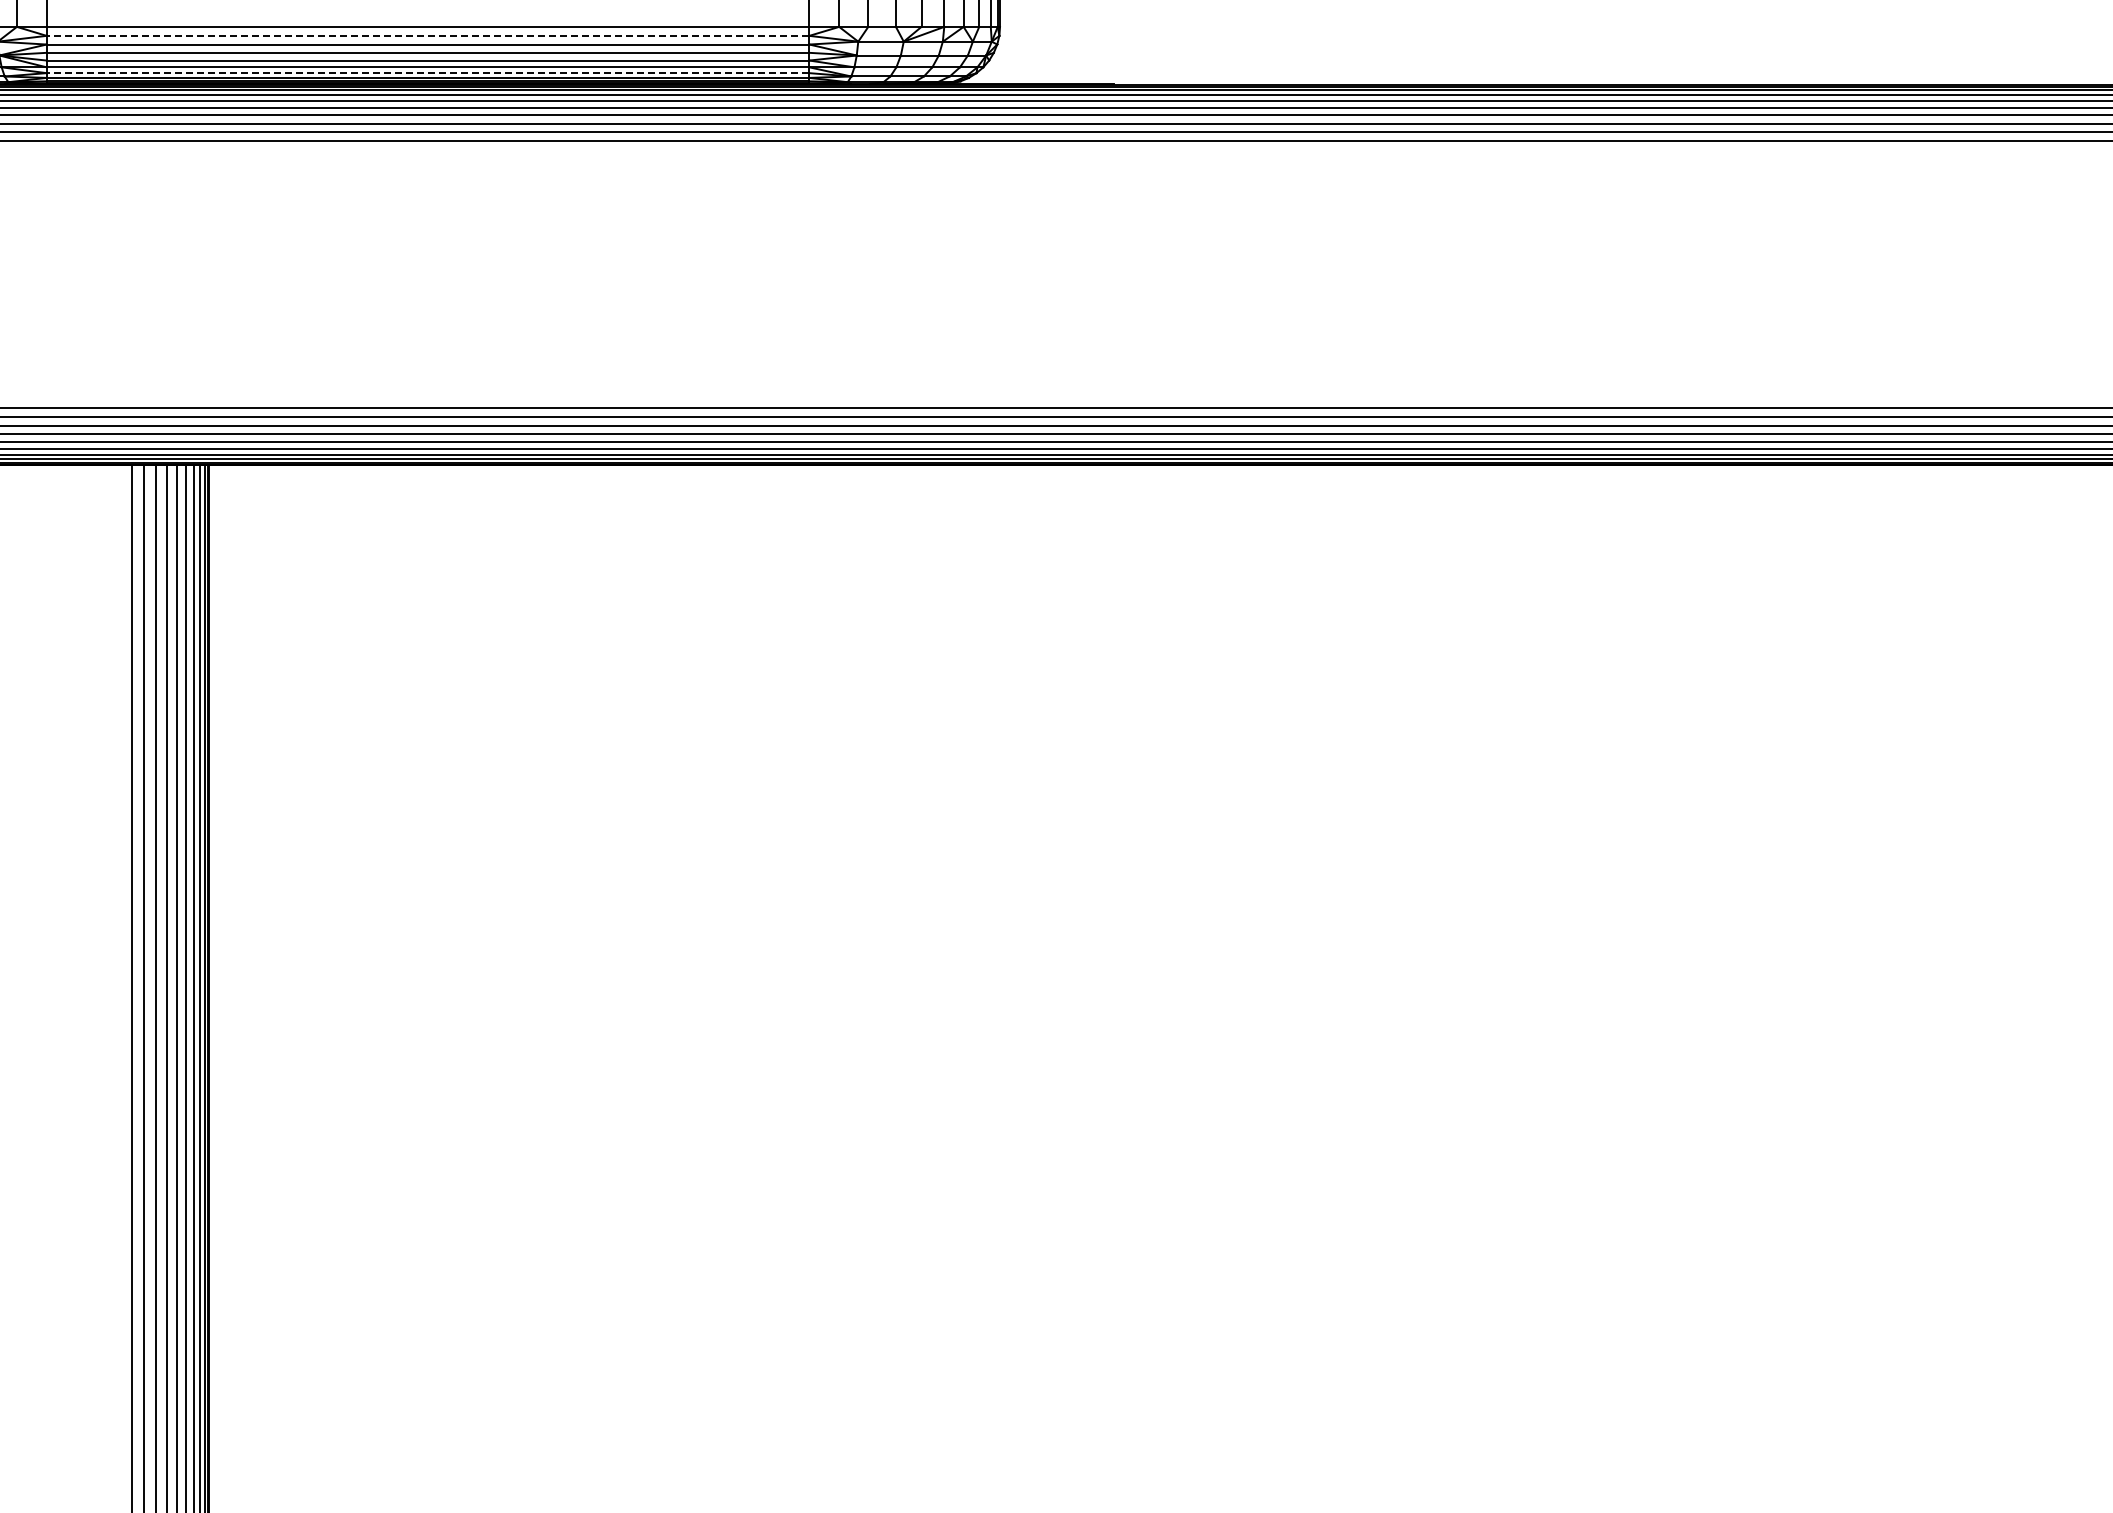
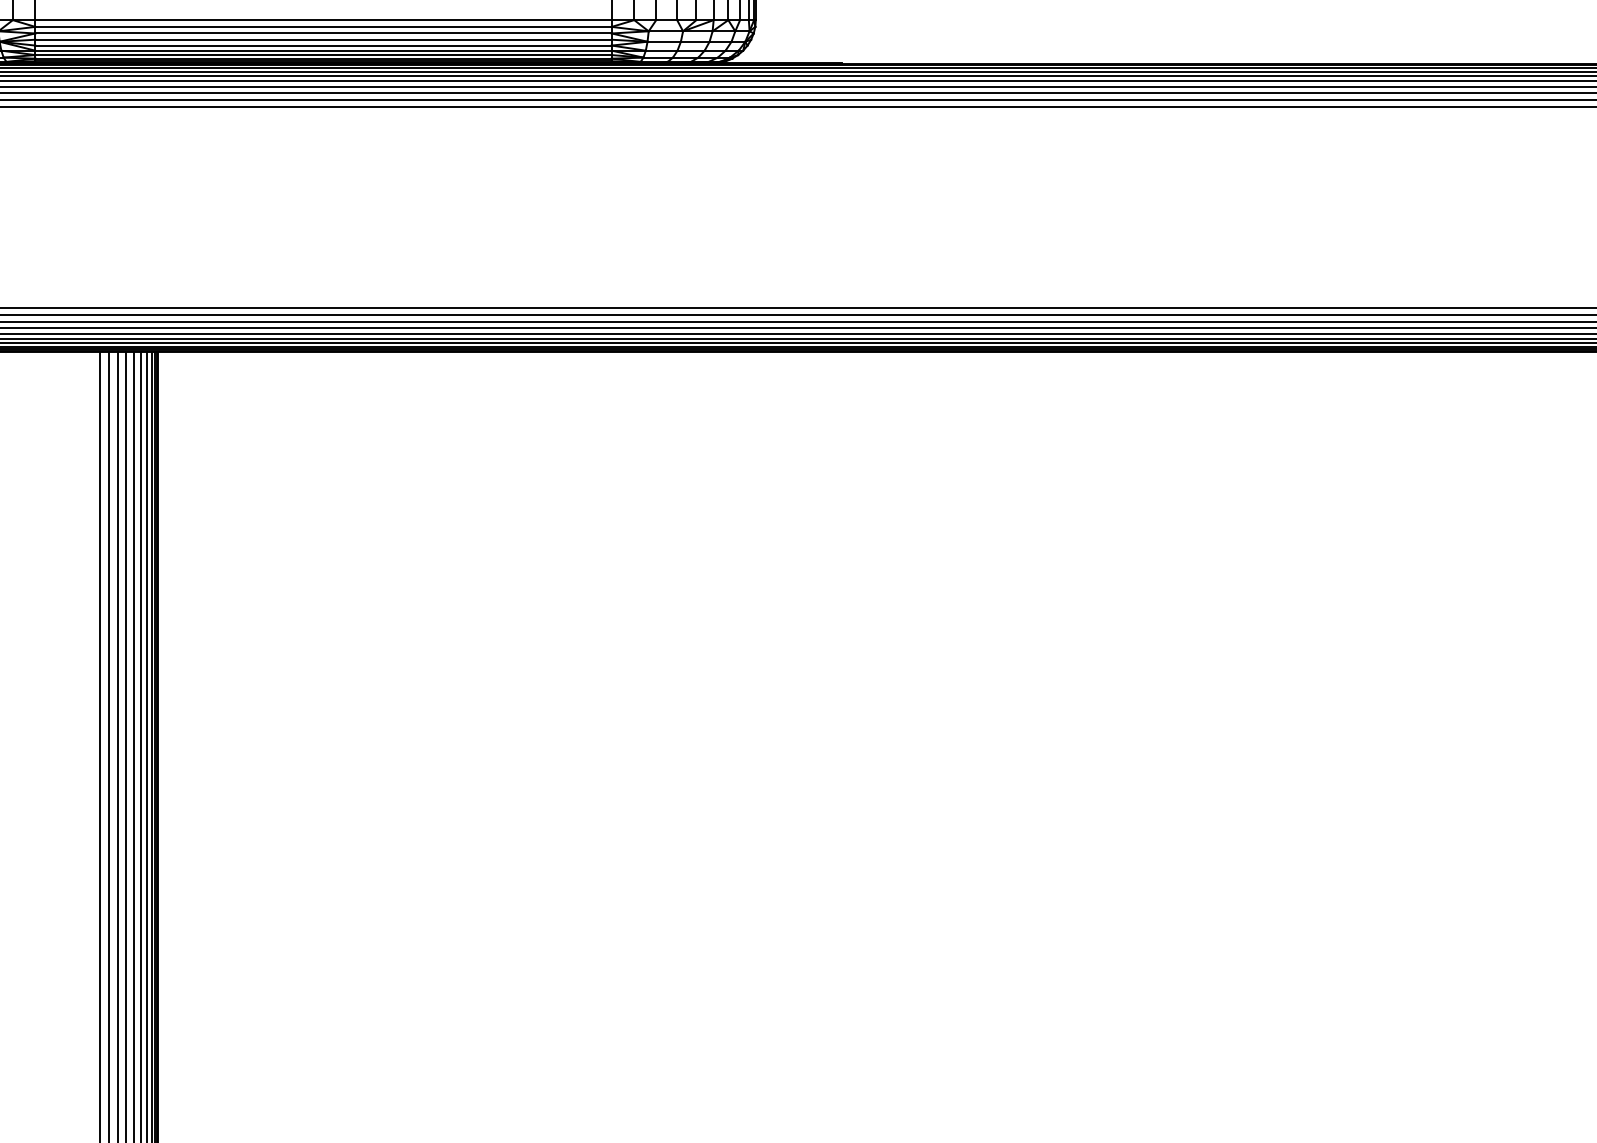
line: (427, 35) -> (323, 26), dashed -> solid
line: (427, 73) -> (323, 55), dashed -> solid

